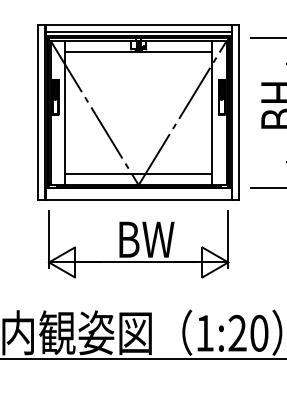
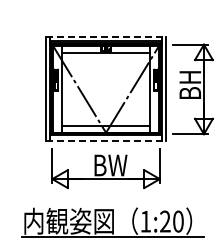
line: (139, 24) -> (106, 36), solid -> dashed
line: (139, 199) -> (106, 141), solid -> dashed

